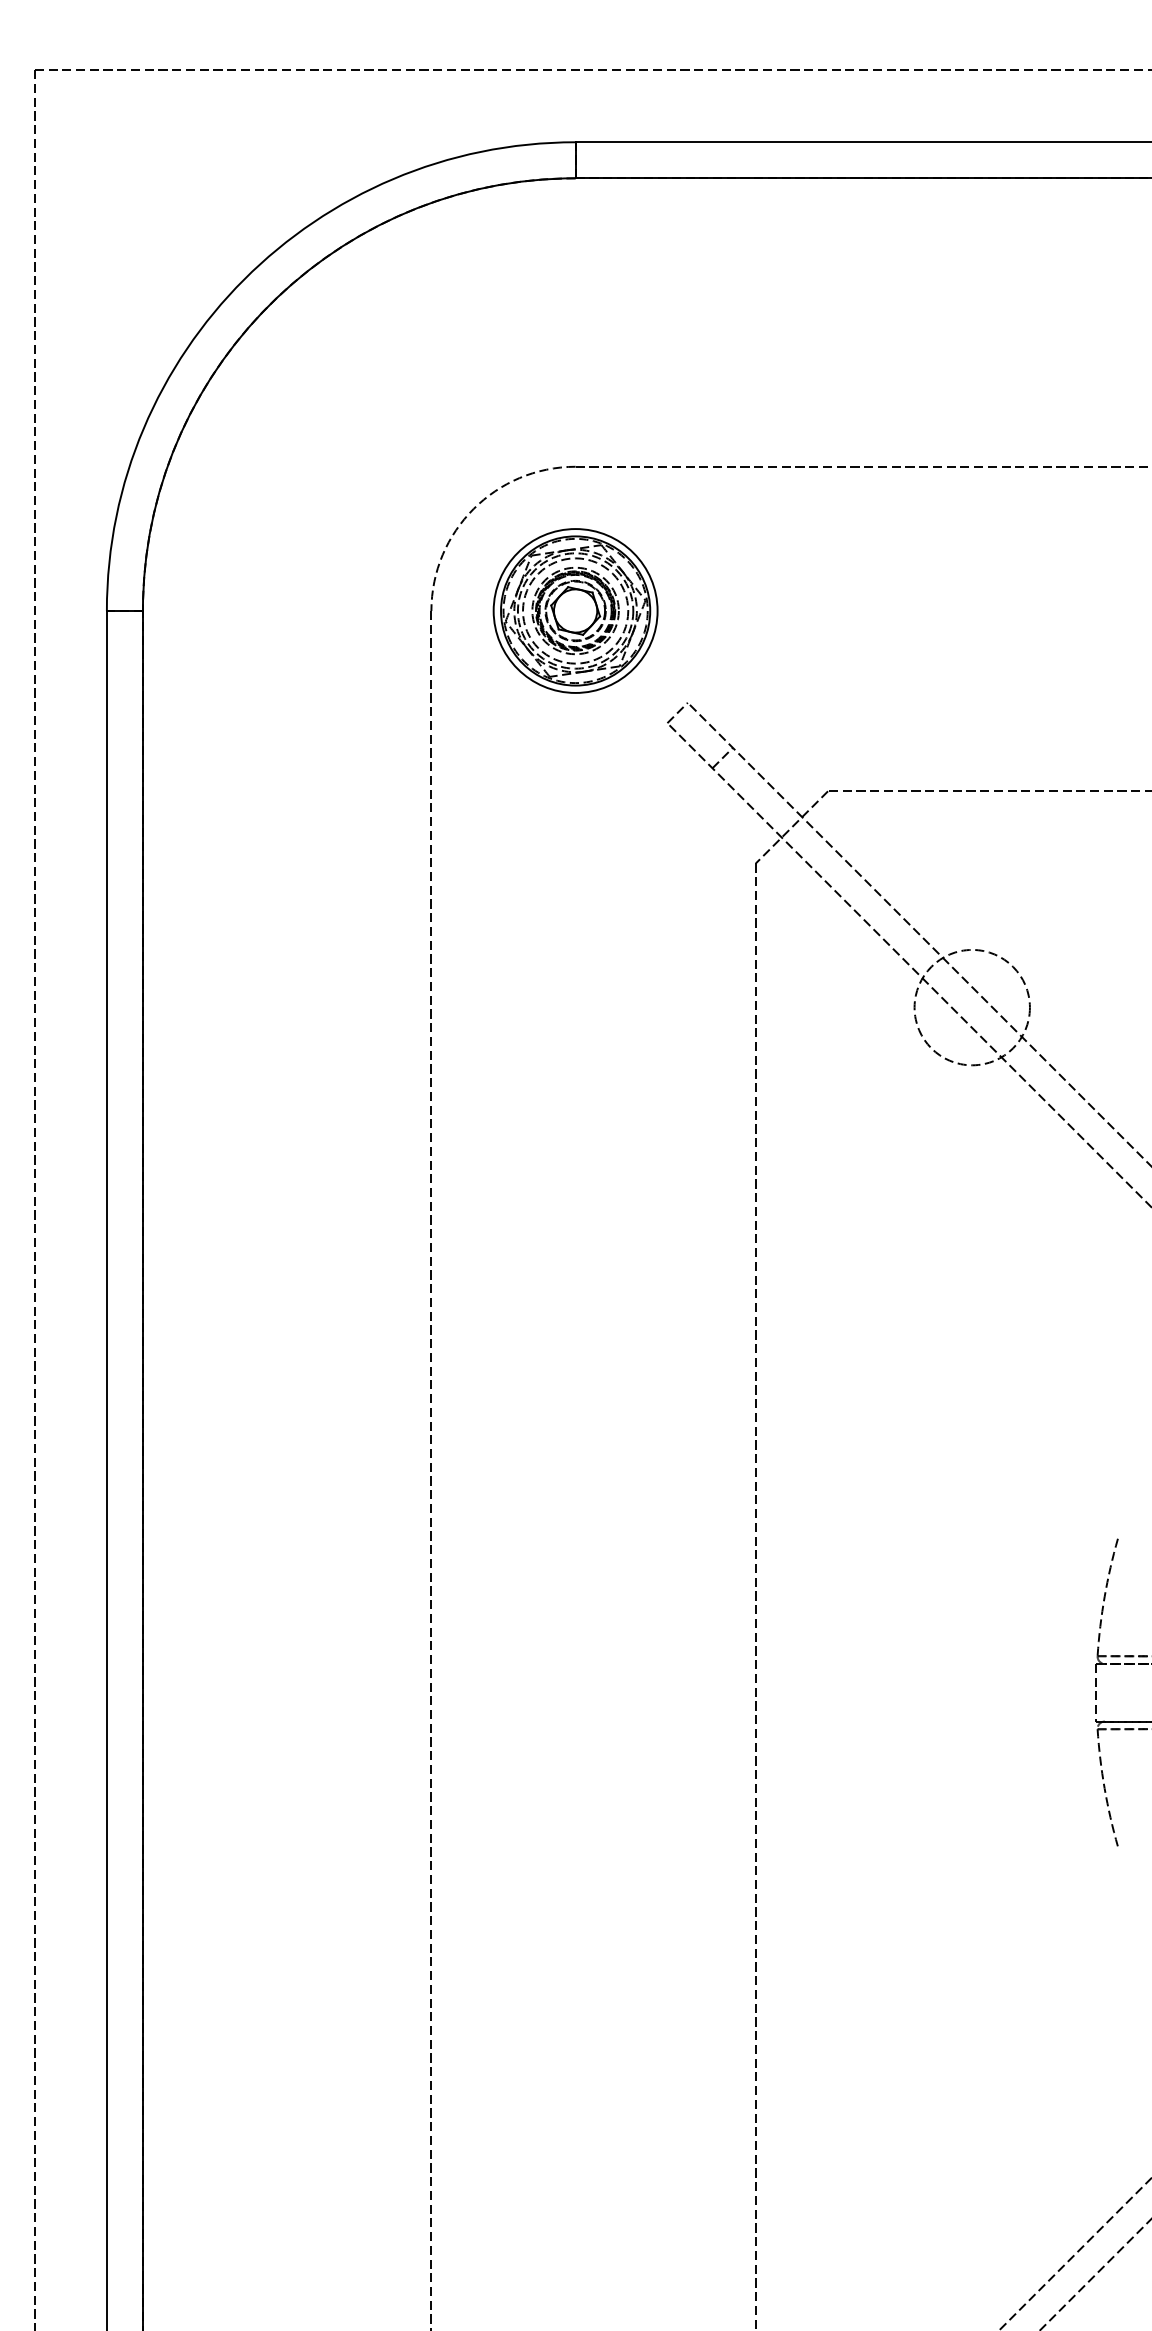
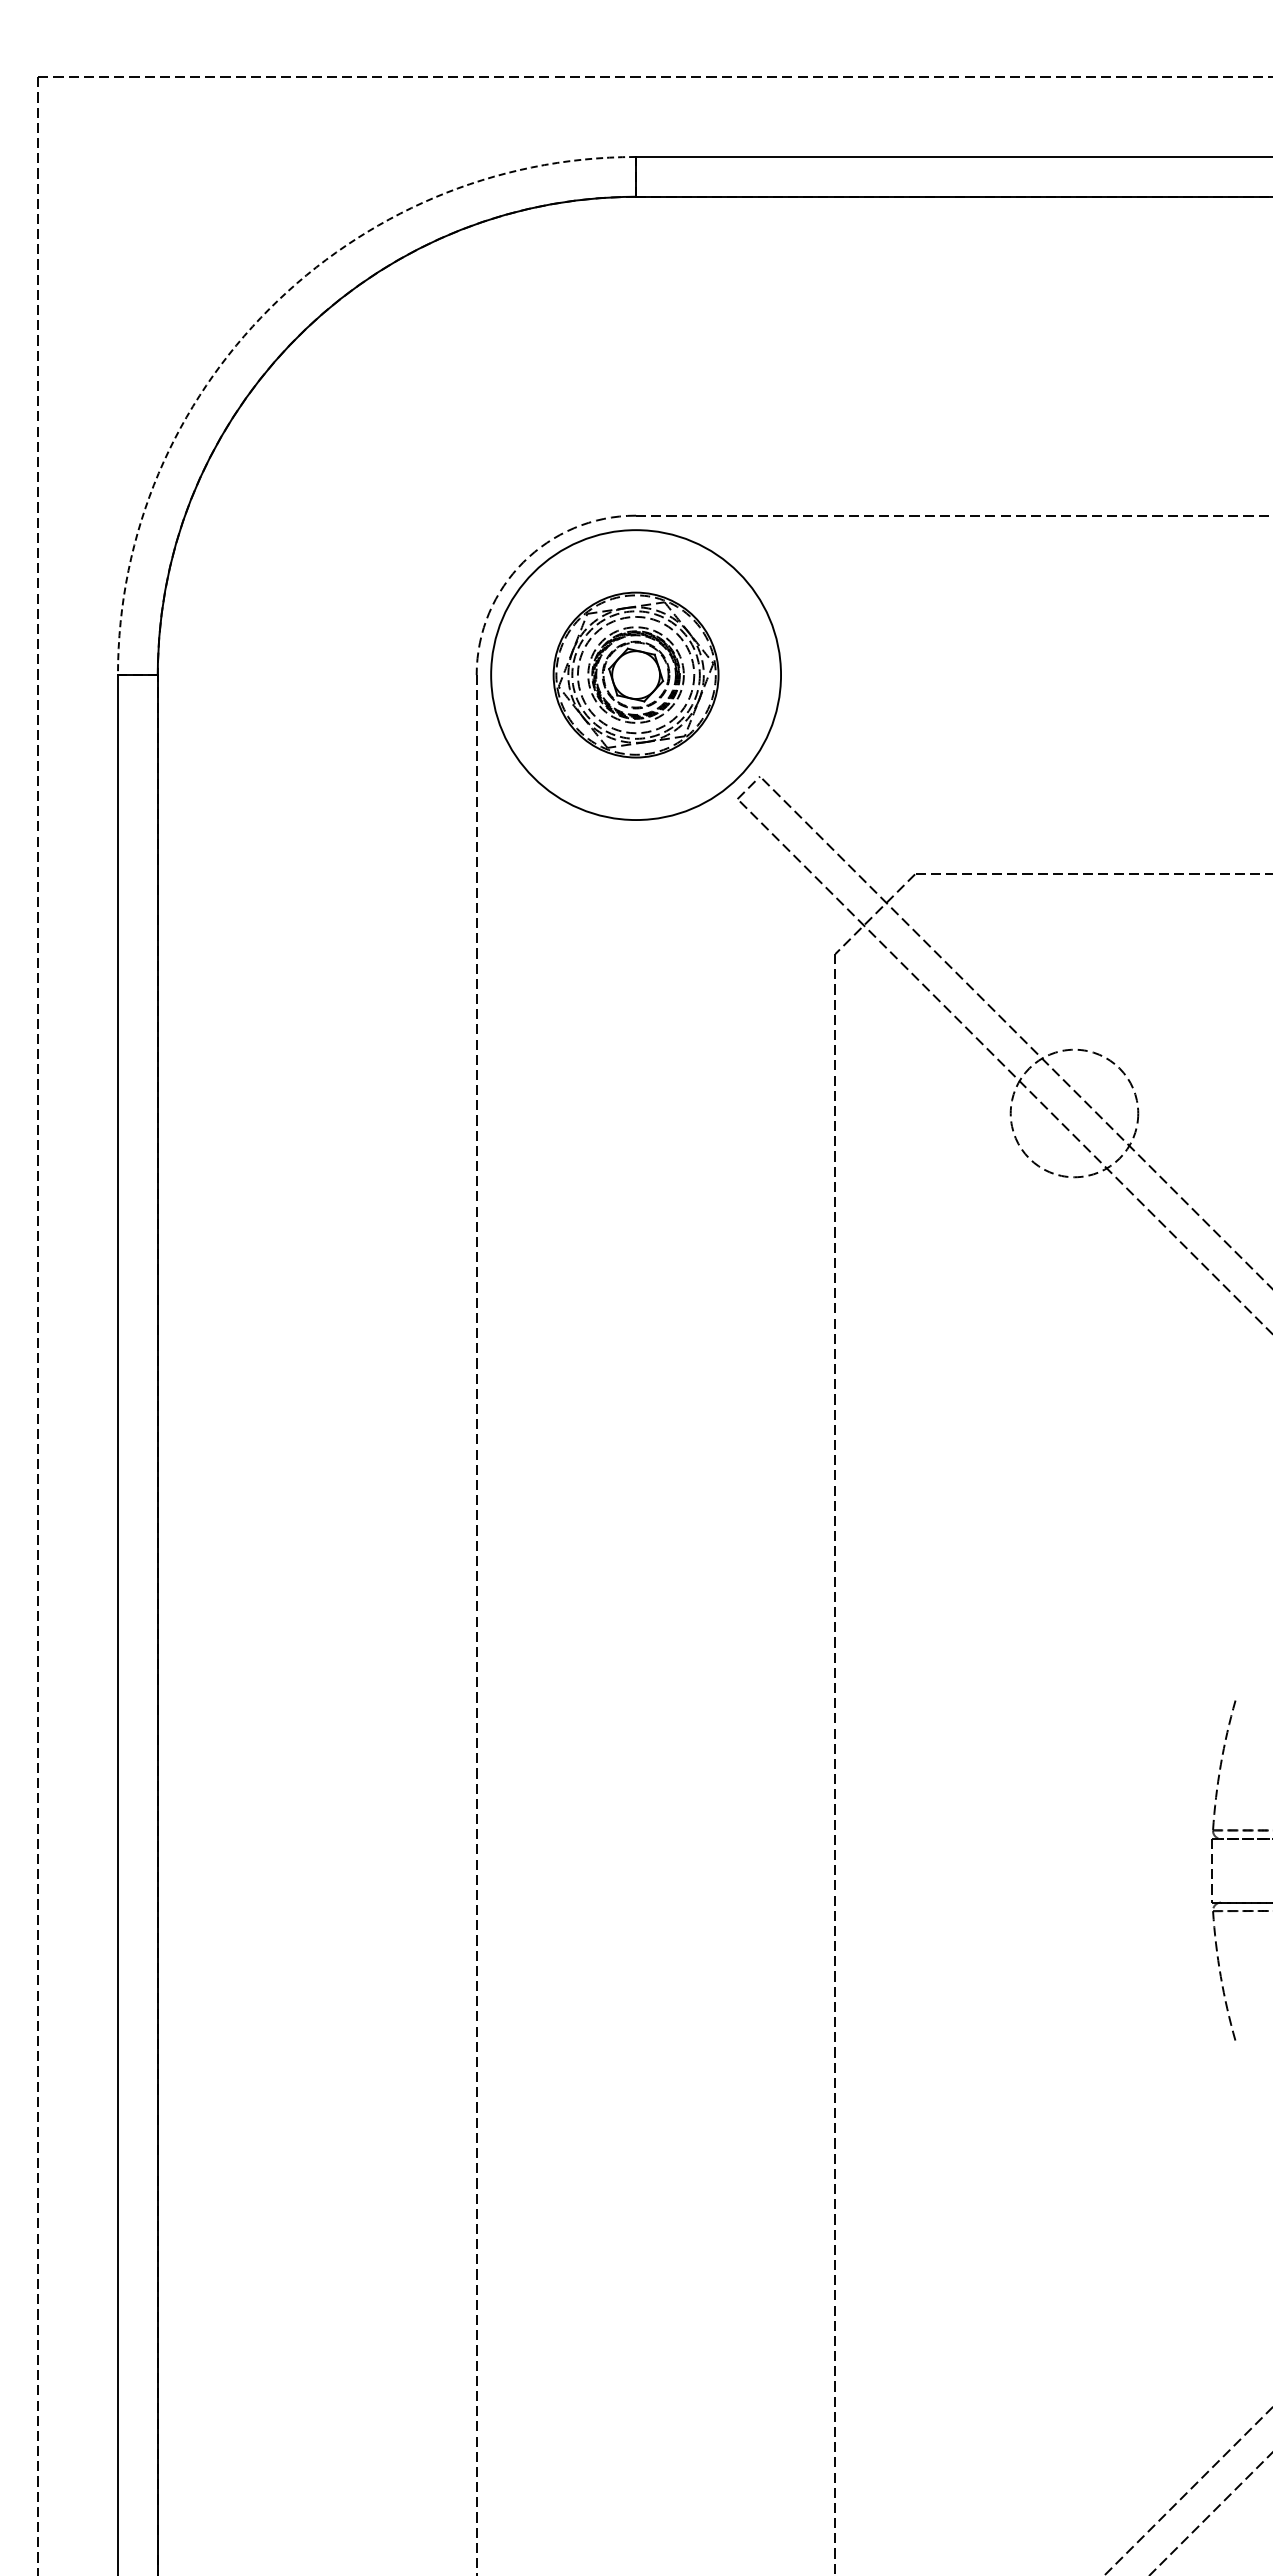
arc: (243, 279) -> (269, 308), solid -> dashed
circle: (575, 610) -> (635, 674), size x1.6
line: (722, 757) -> (798, 837), removed

